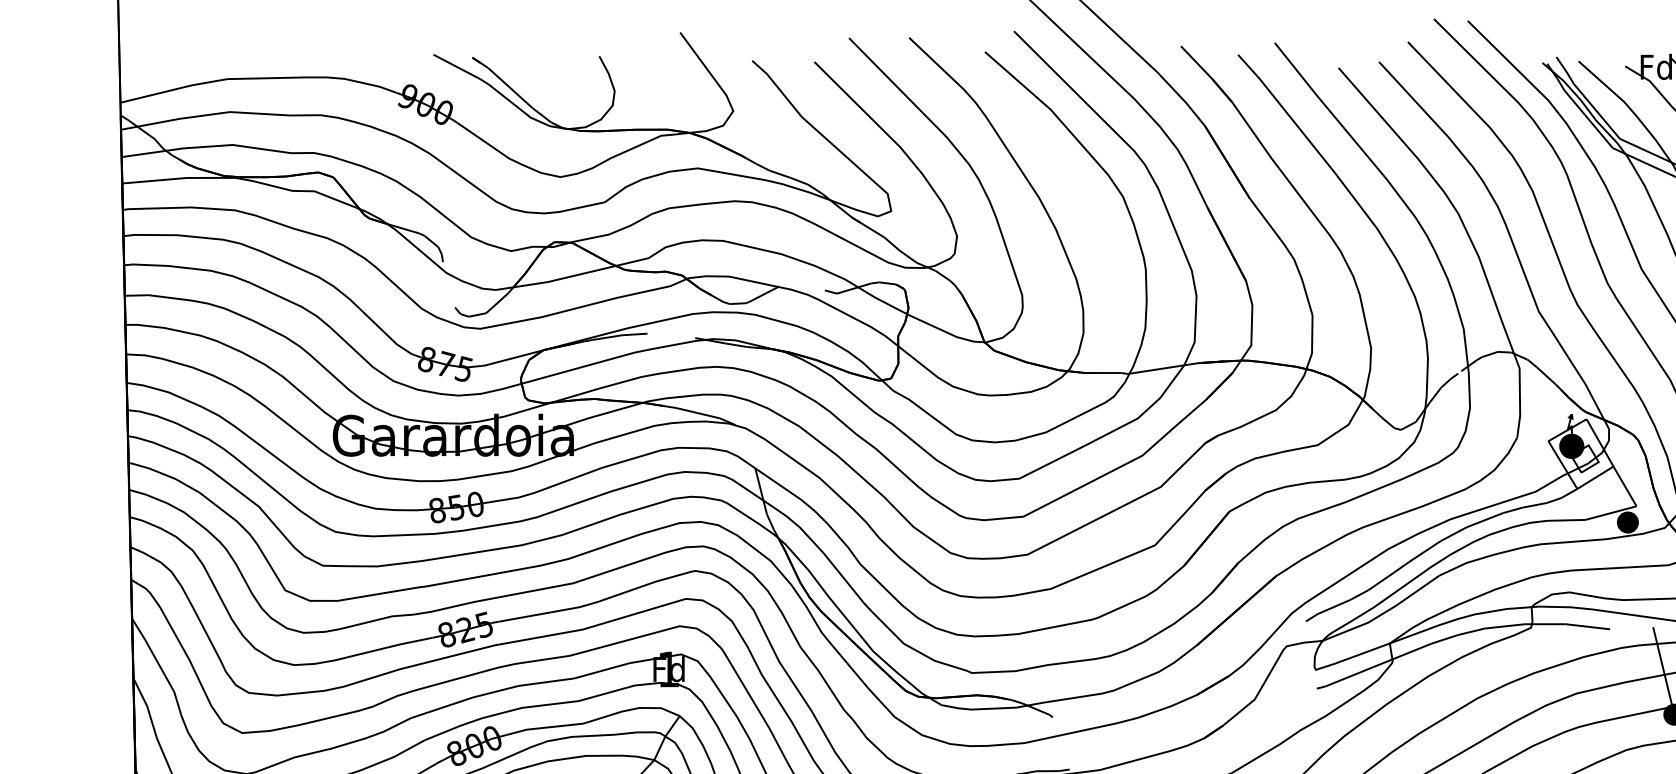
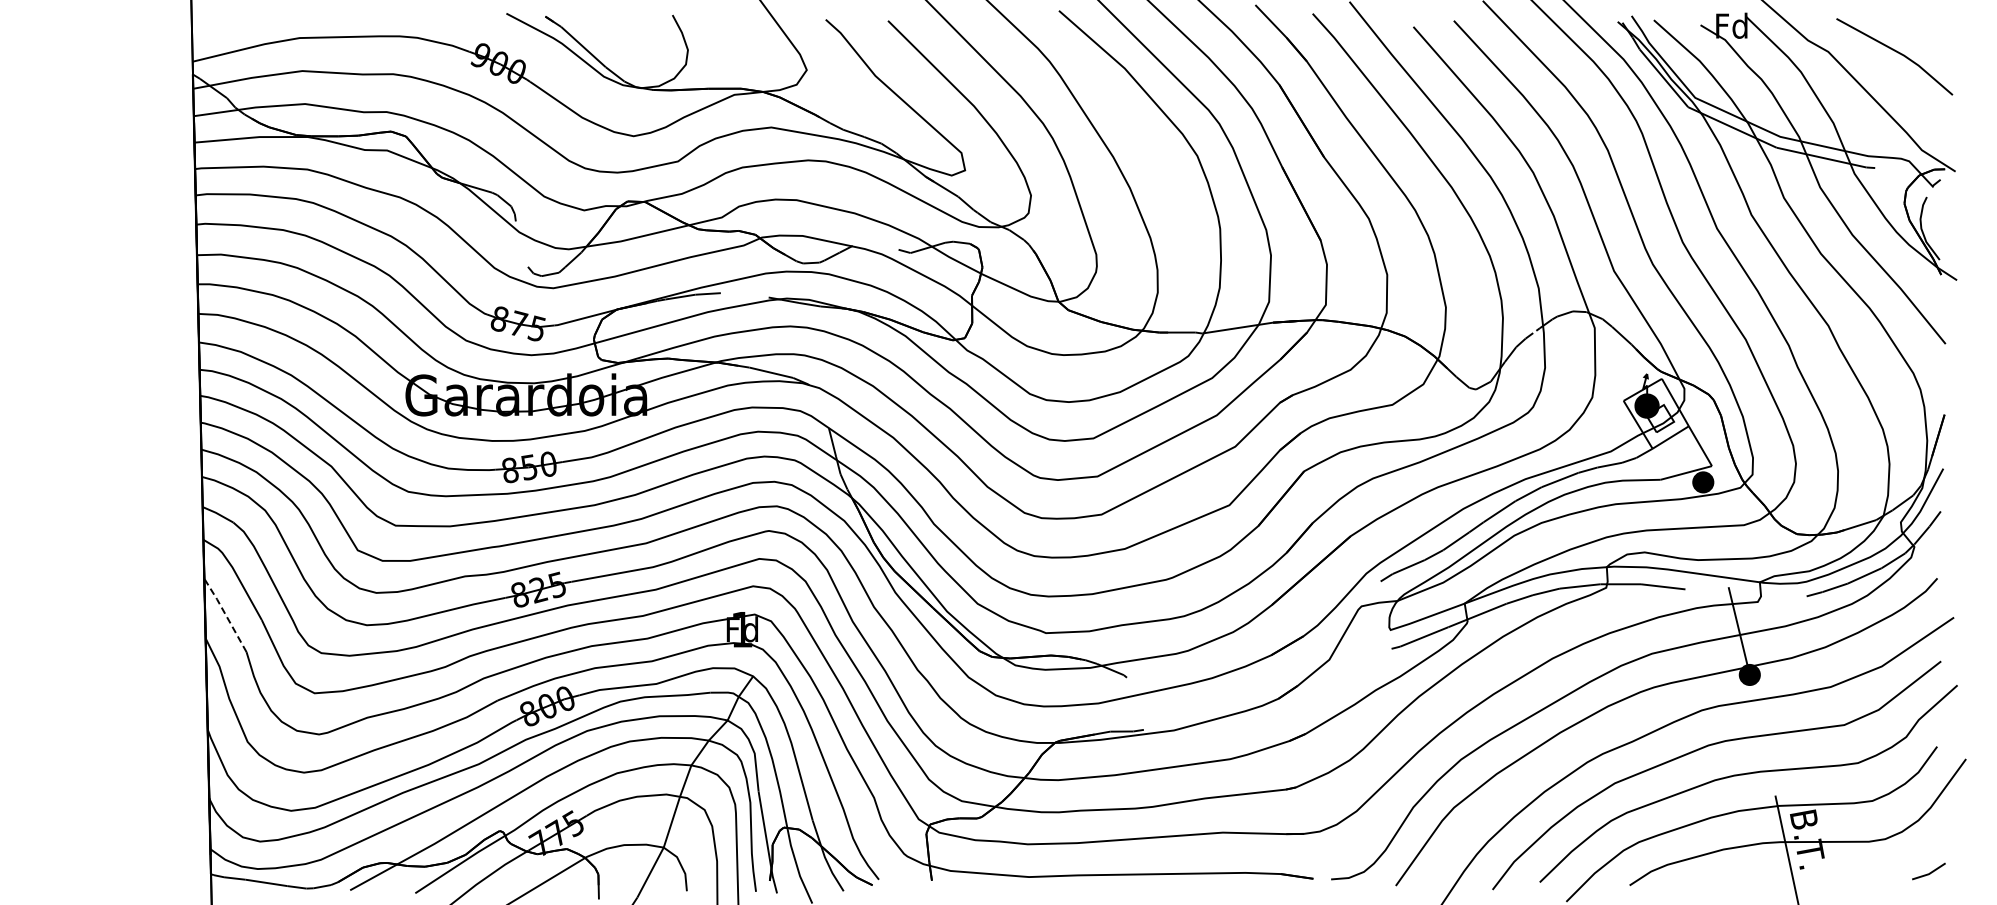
line: (153, 654) -> (225, 614), solid -> dashed

